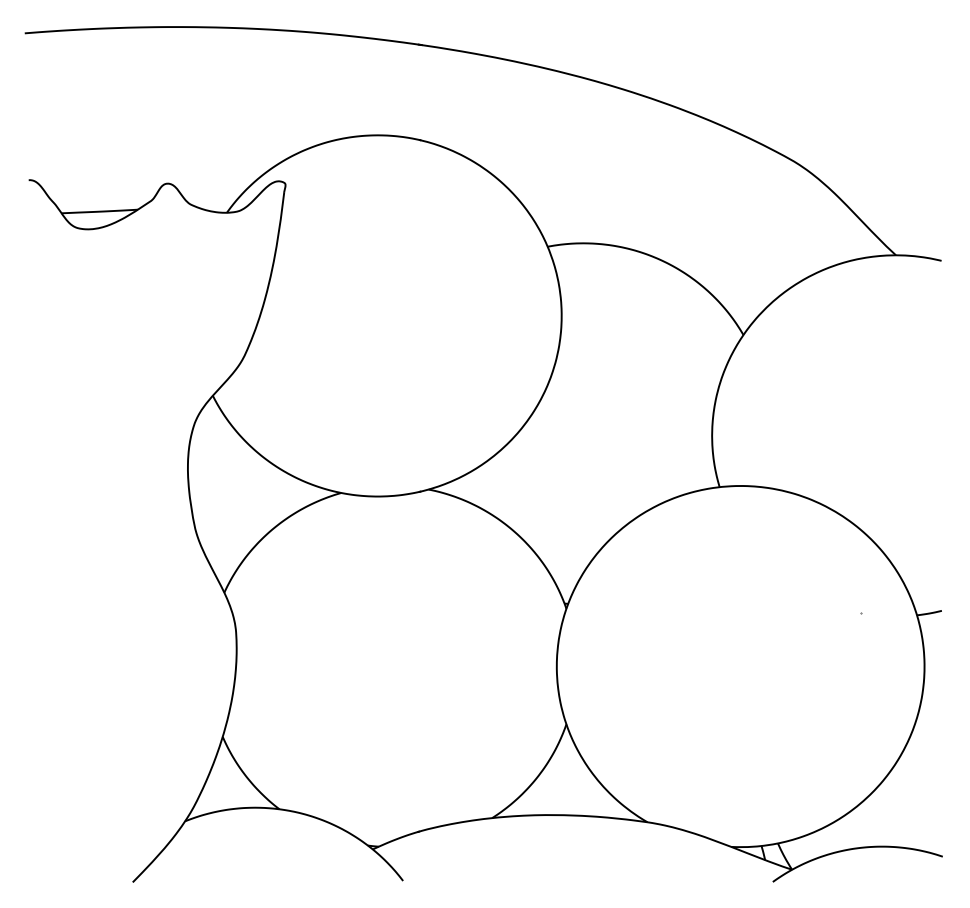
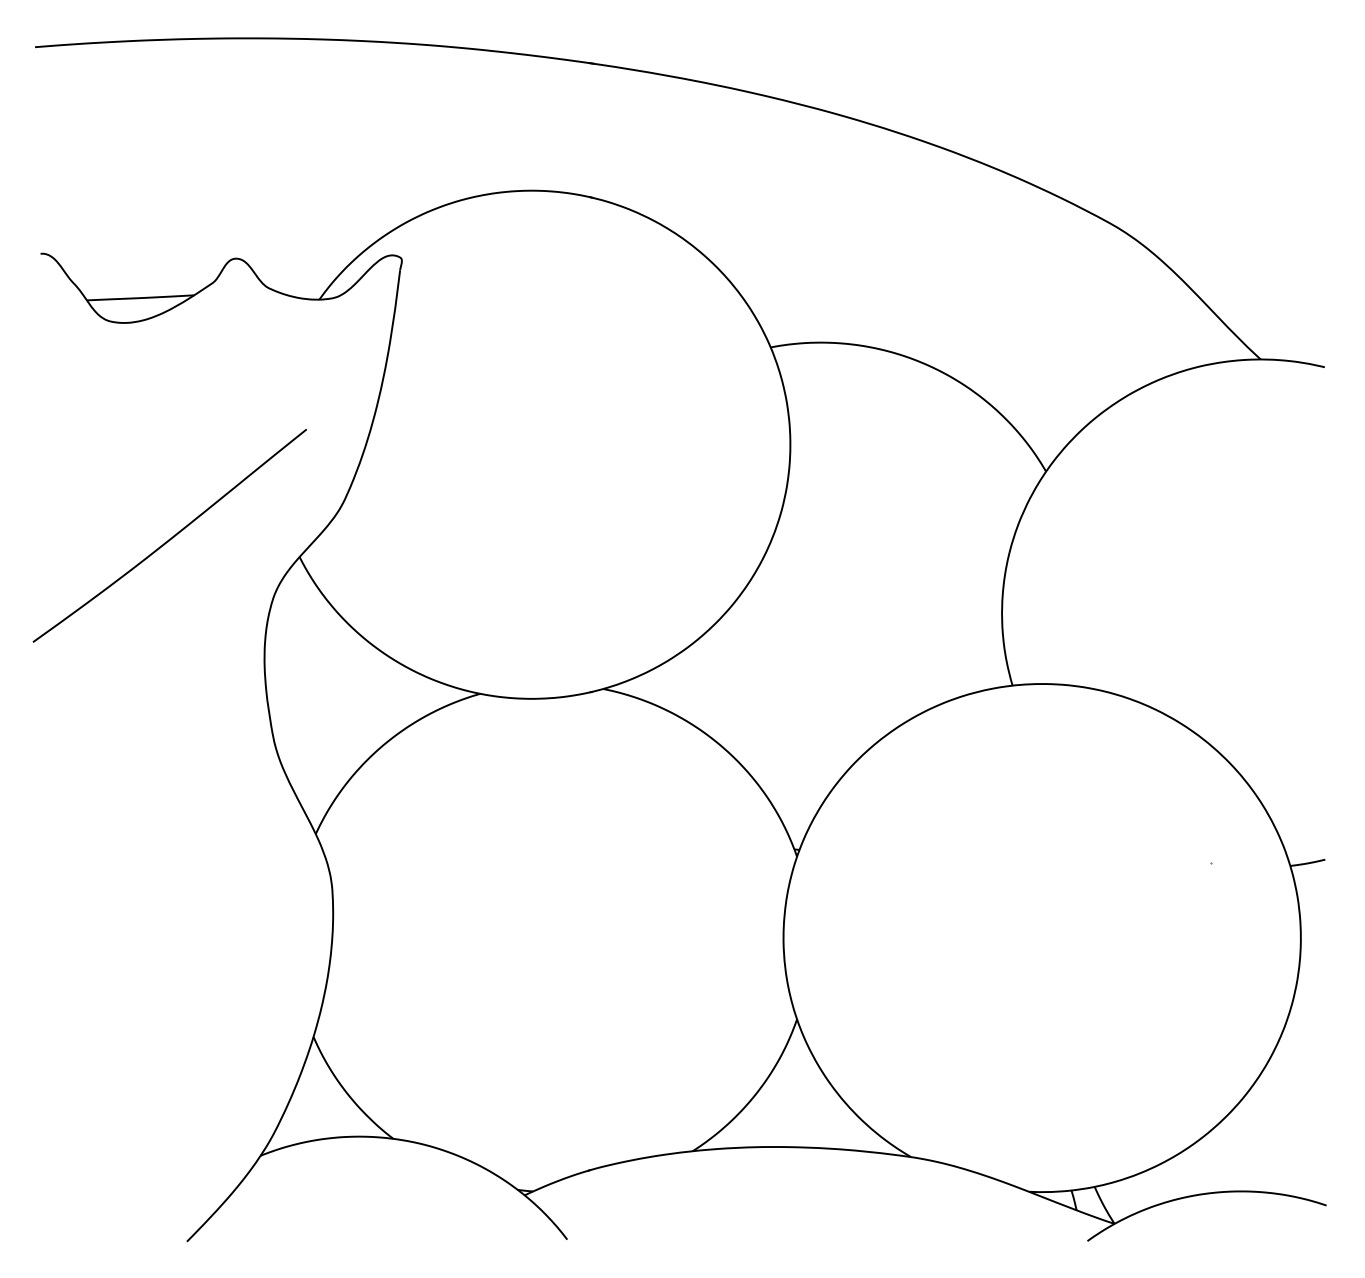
curve: (121, 381) -> (171, 537), added

